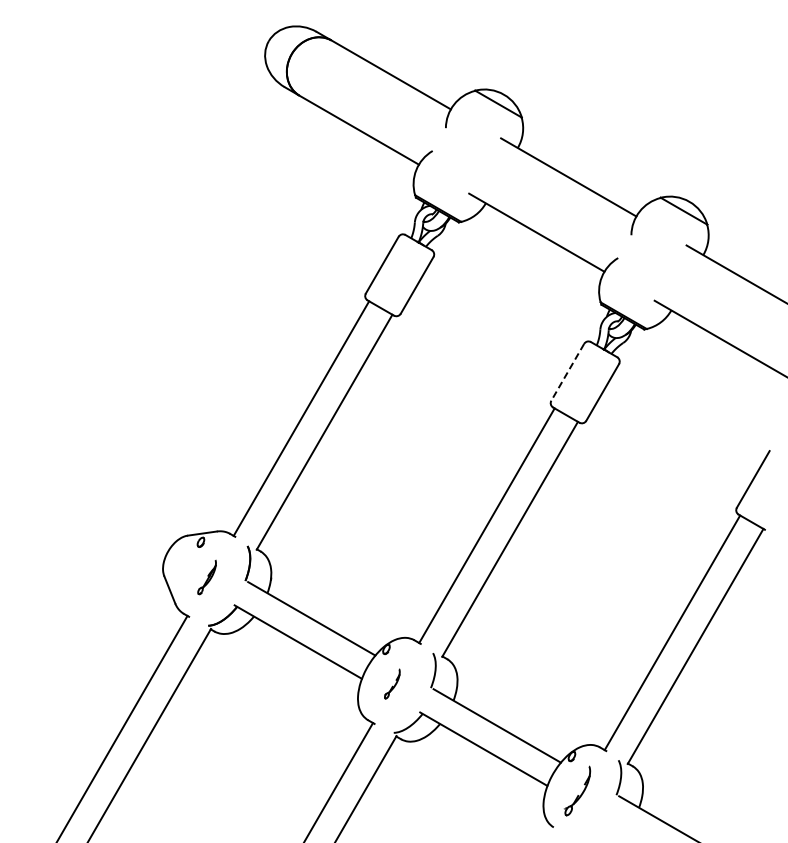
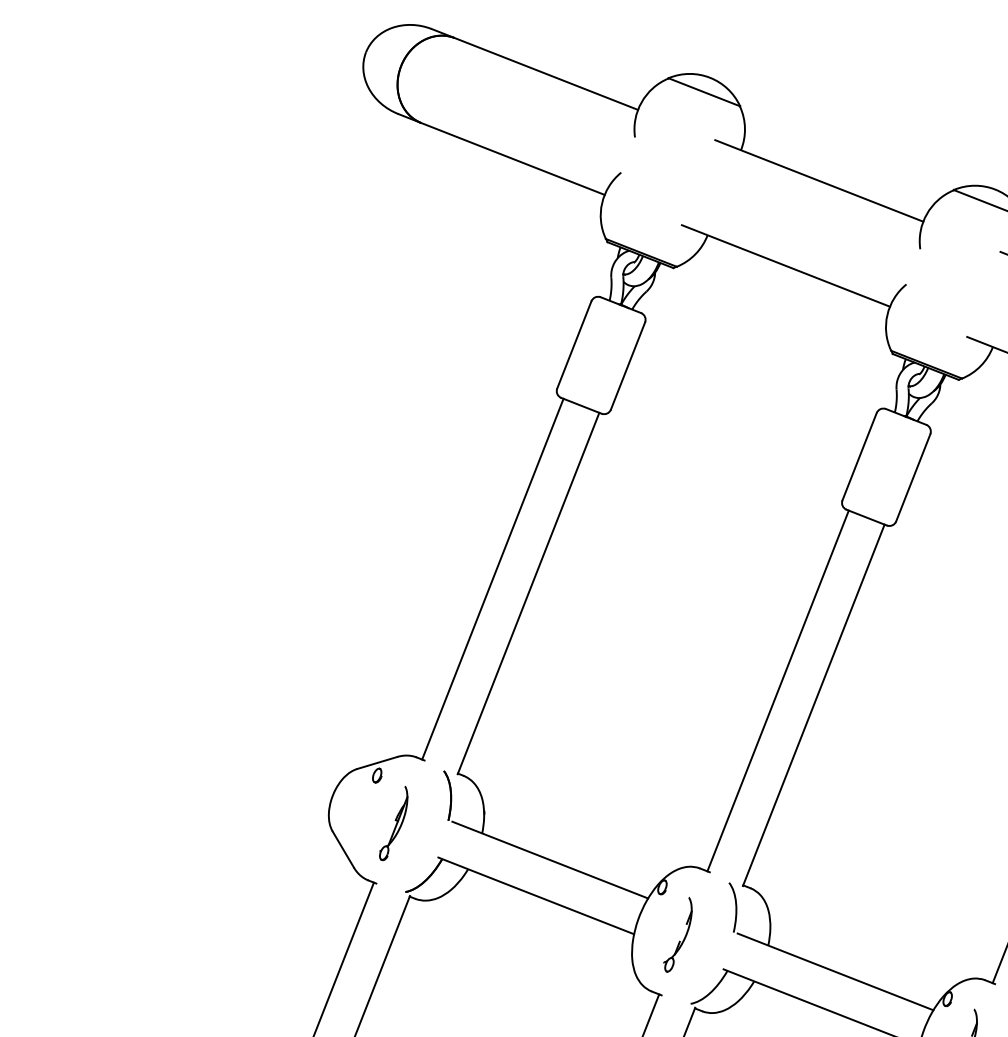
line: (567, 372) -> (859, 457), dashed -> solid
part: (206, 577) -> (392, 824), size x1.43
part: (392, 683) -> (678, 934), size x1.67

